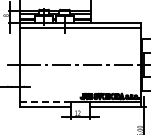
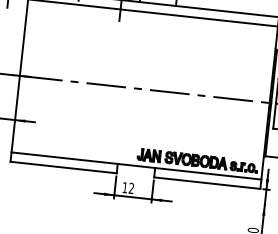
line: (45, 102) -> (64, 158), dashed -> solid

